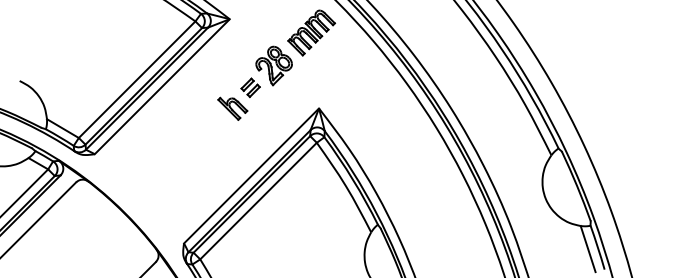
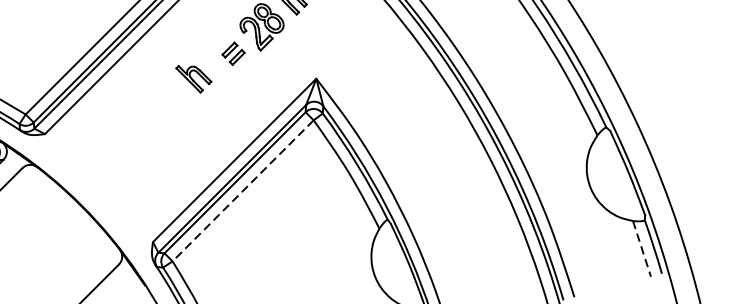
part: (232, 108) -> (193, 78), moved
line: (258, 201) -> (243, 191), solid -> dashed
line: (588, 249) -> (642, 249), solid -> dashed

